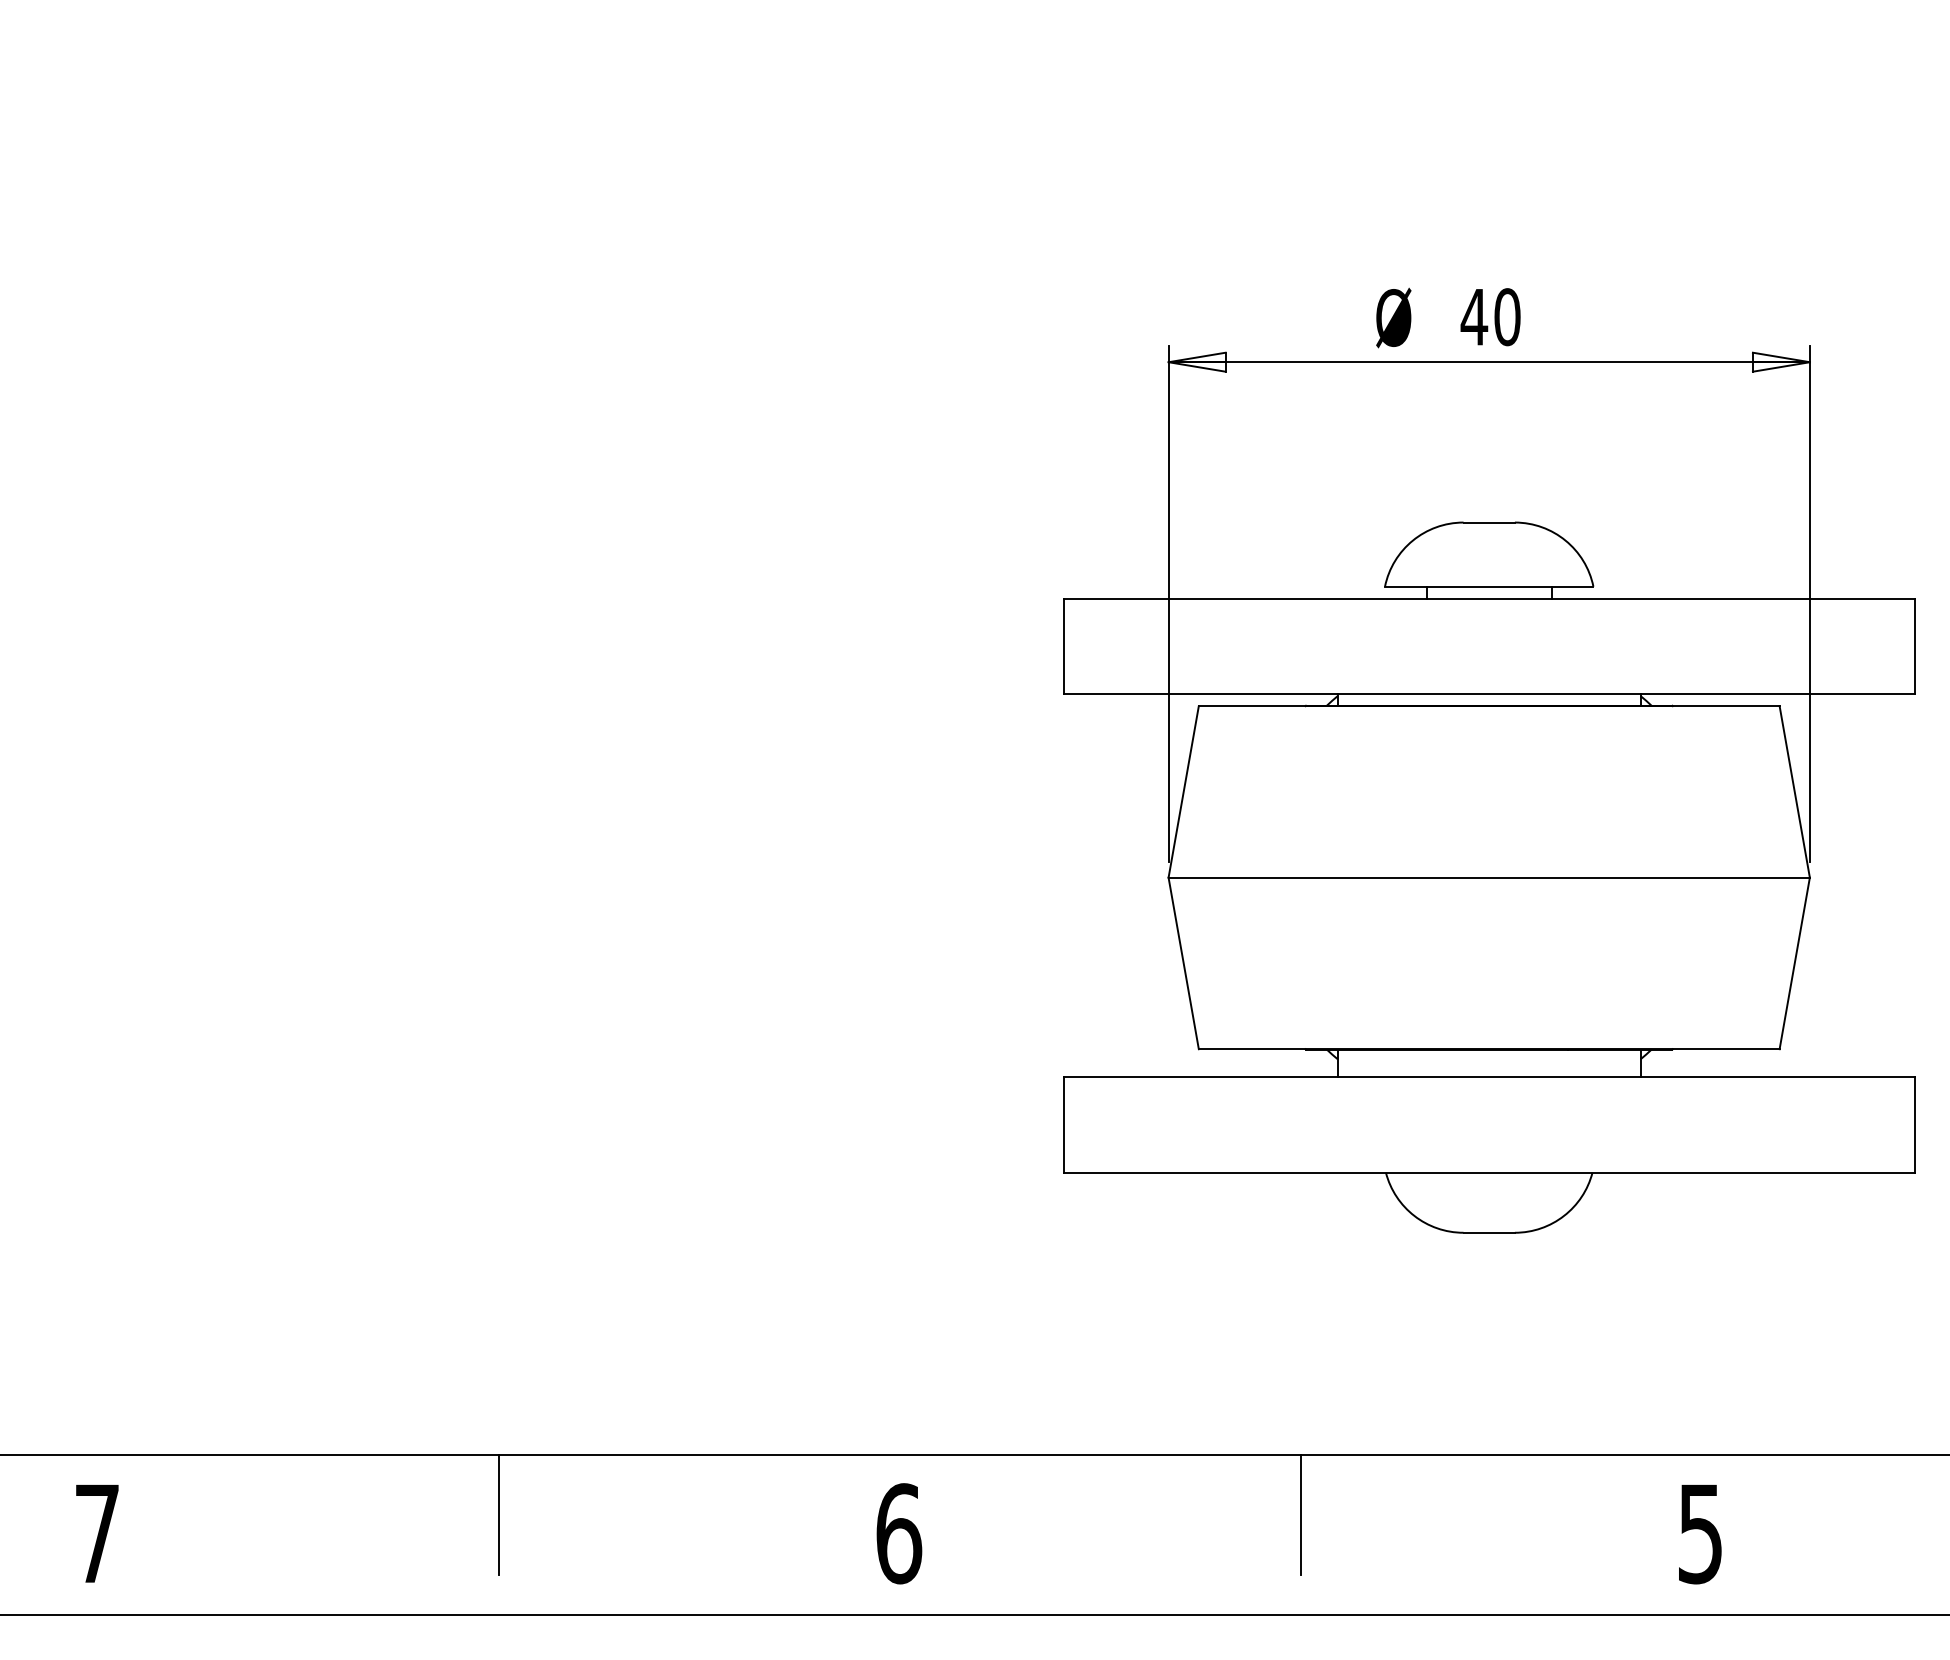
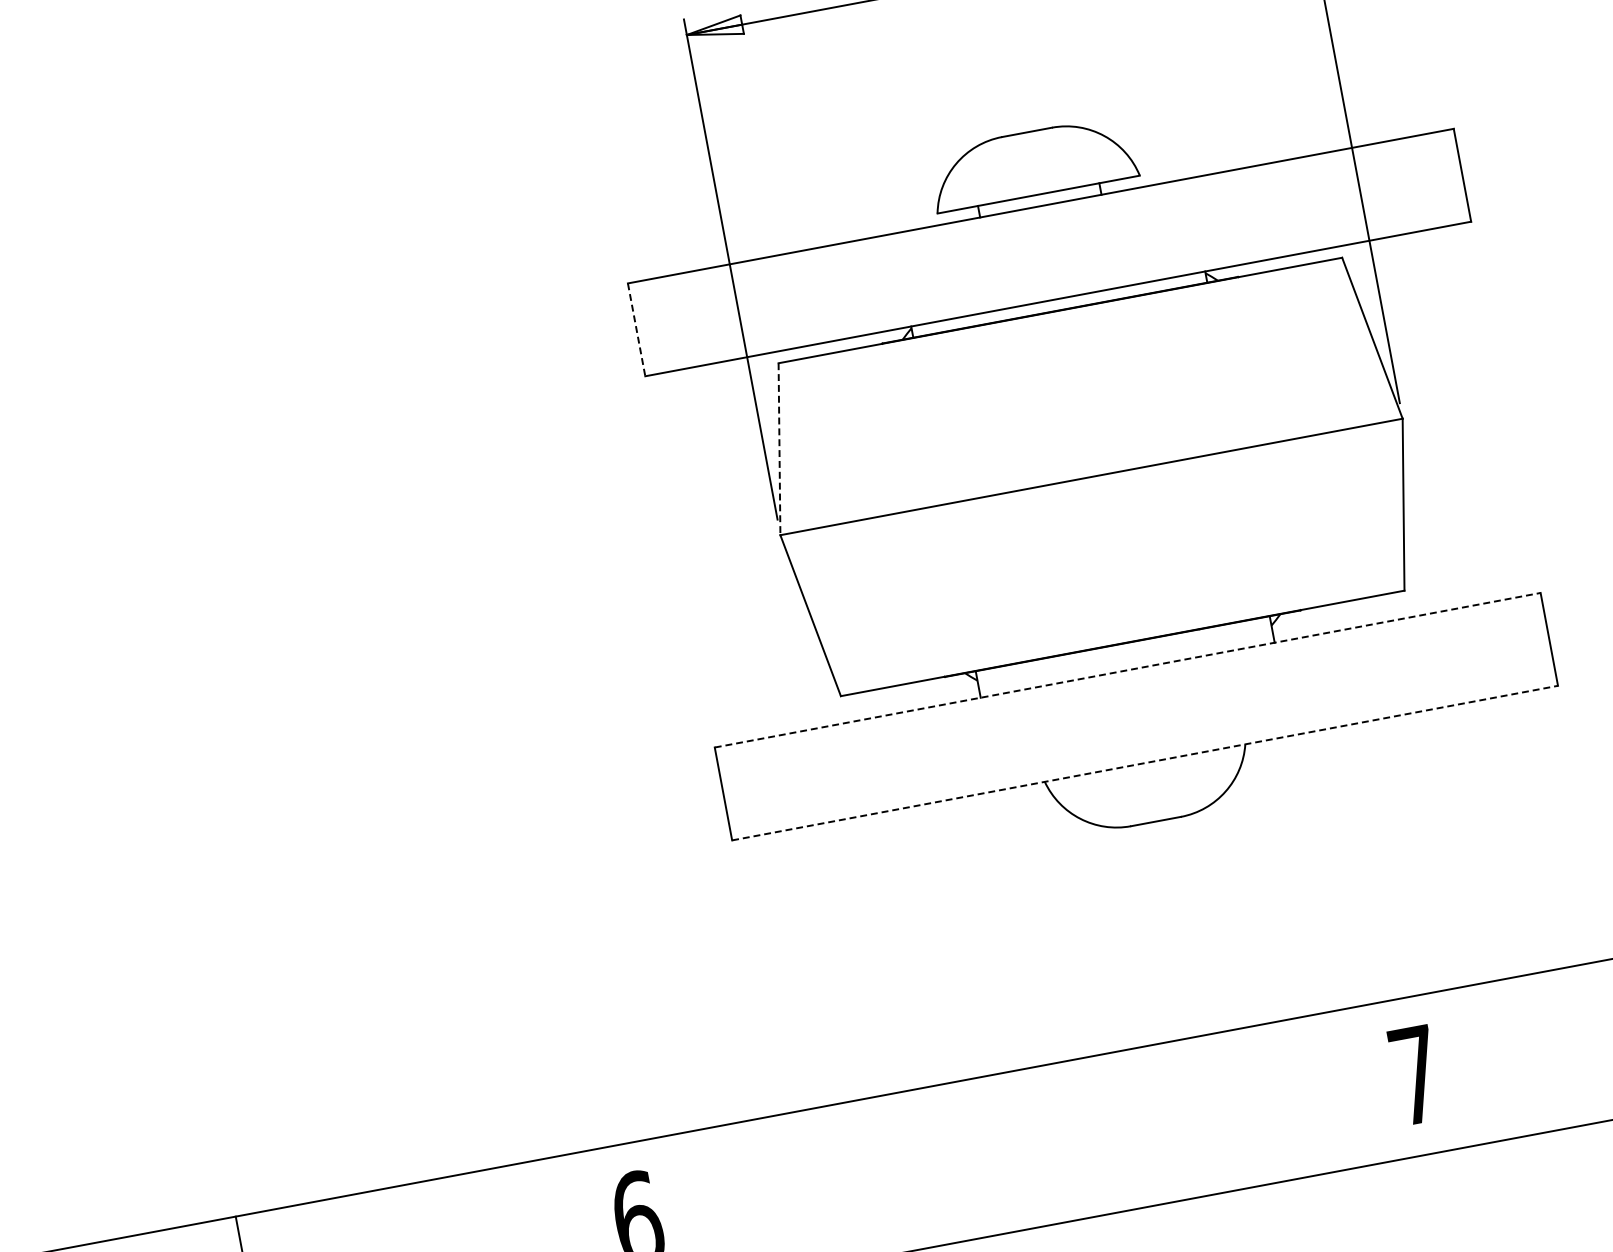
line: (1063, 646) -> (636, 329), solid -> dashed
line: (1183, 792) -> (779, 449), solid -> dashed
line: (1489, 1076) -> (1127, 669), solid -> dashed
line: (1489, 1172) -> (1145, 763), solid -> dashed
line: (1300, 1514) -> (1024, 1129), removed
text: (1700, 1534) -> (1415, 1075), 5 -> 7

